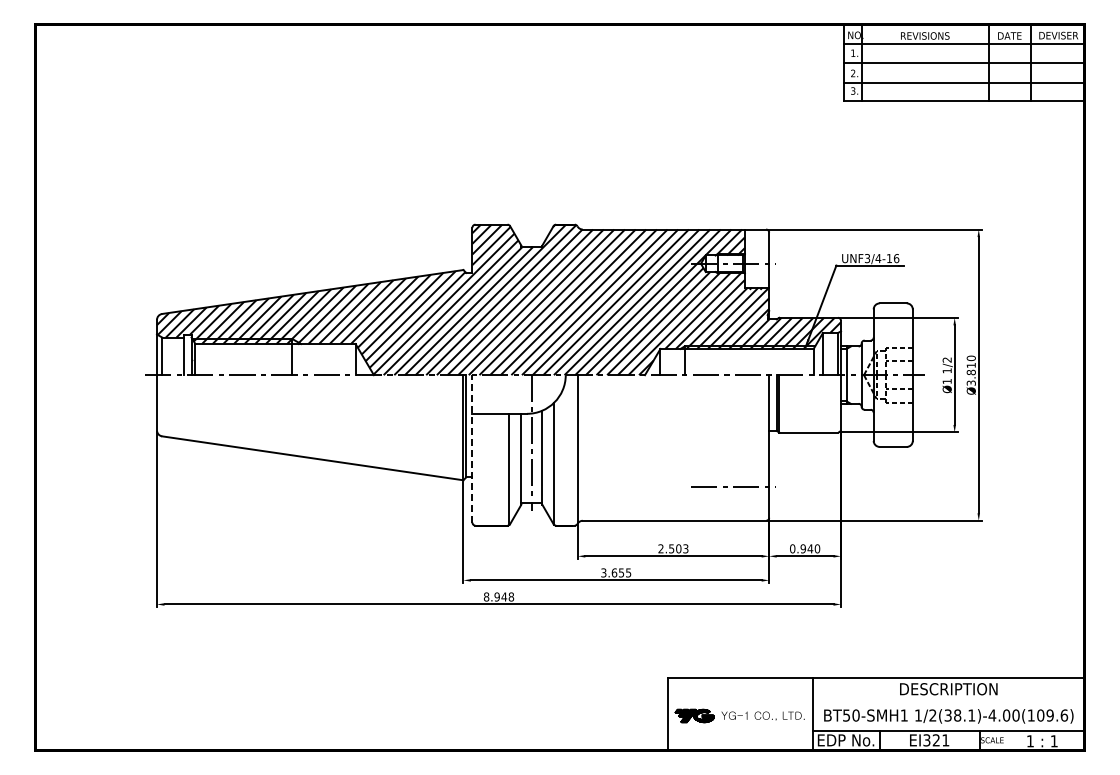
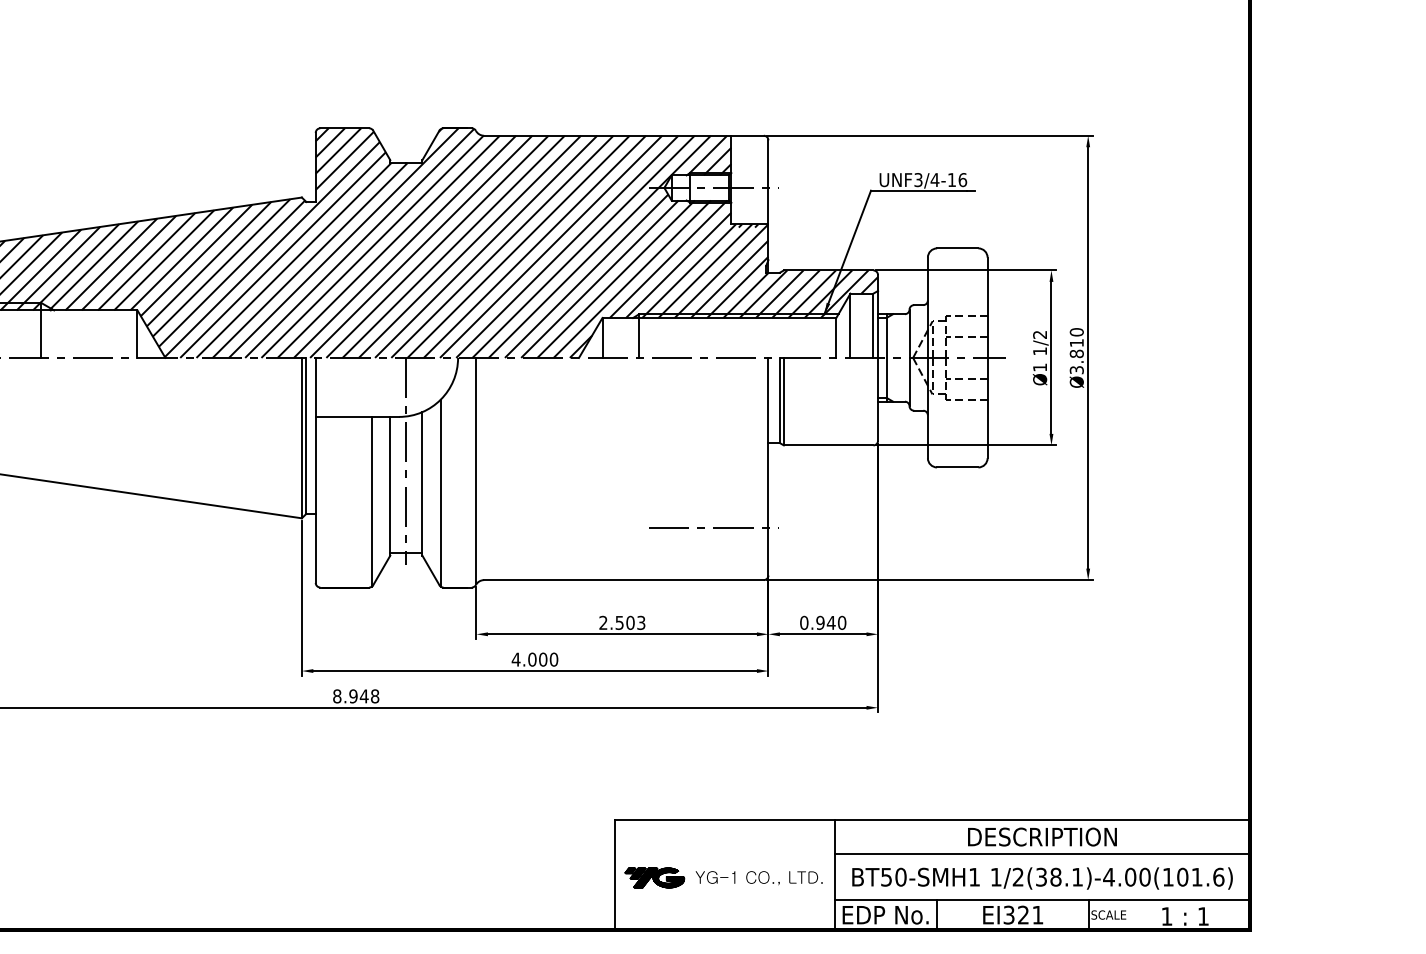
line: (472, 448) -> (315, 469), dashed -> solid
text: (615, 572) -> (533, 659), 3.655 -> 4.000
line: (948, 700) -> (1042, 854), added
text: (1049, 715) -> (1196, 877), 1/2(38.1)-4.00(109.6) -> 1/2(38.1)-4.00(101.6)

